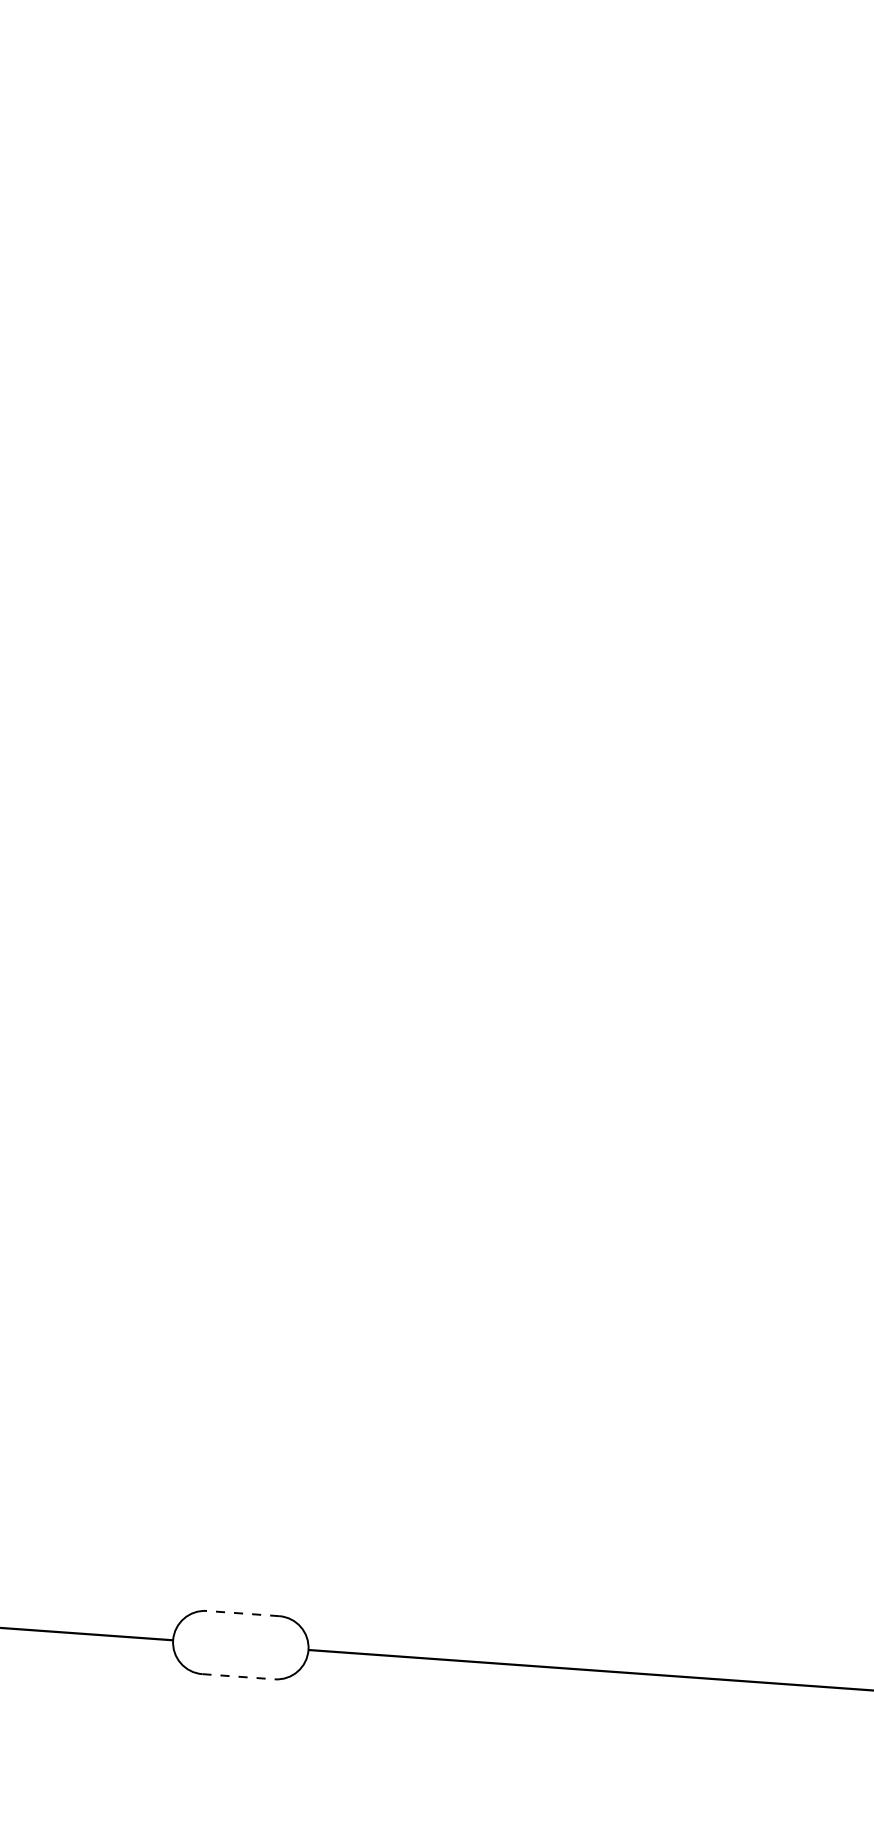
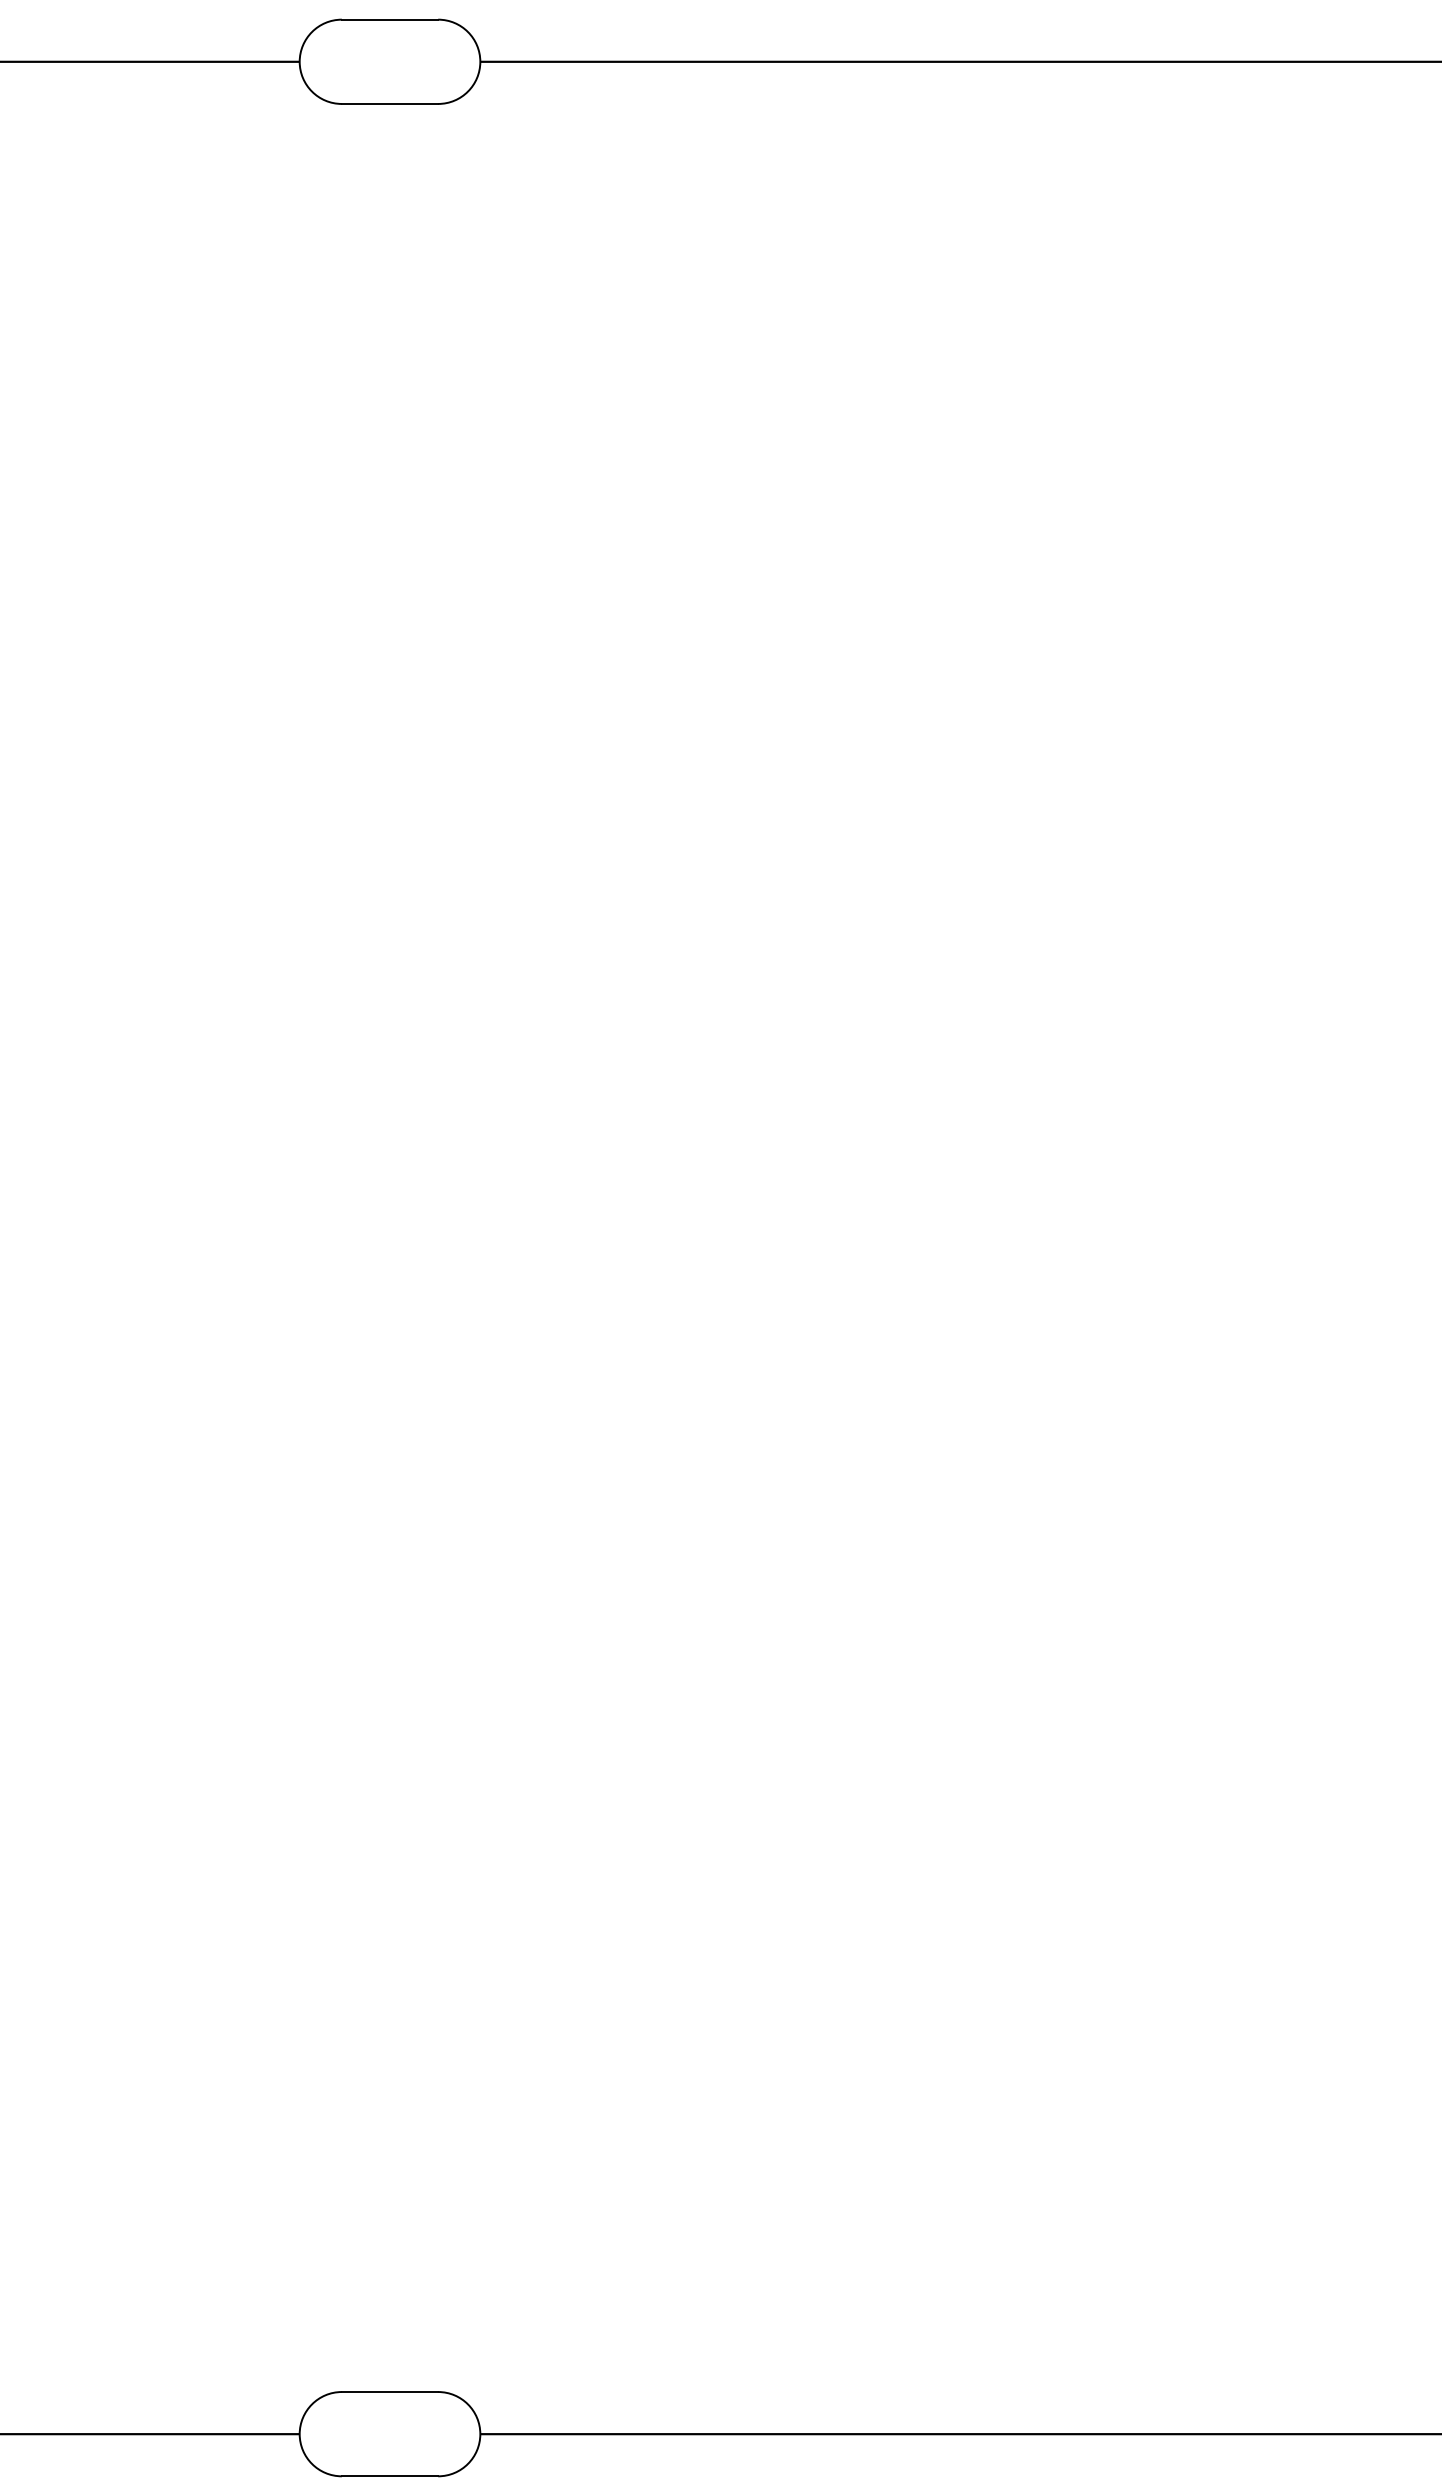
line: (242, 1613) -> (389, 2392), dashed -> solid
line: (238, 1676) -> (390, 2476), dashed -> solid

